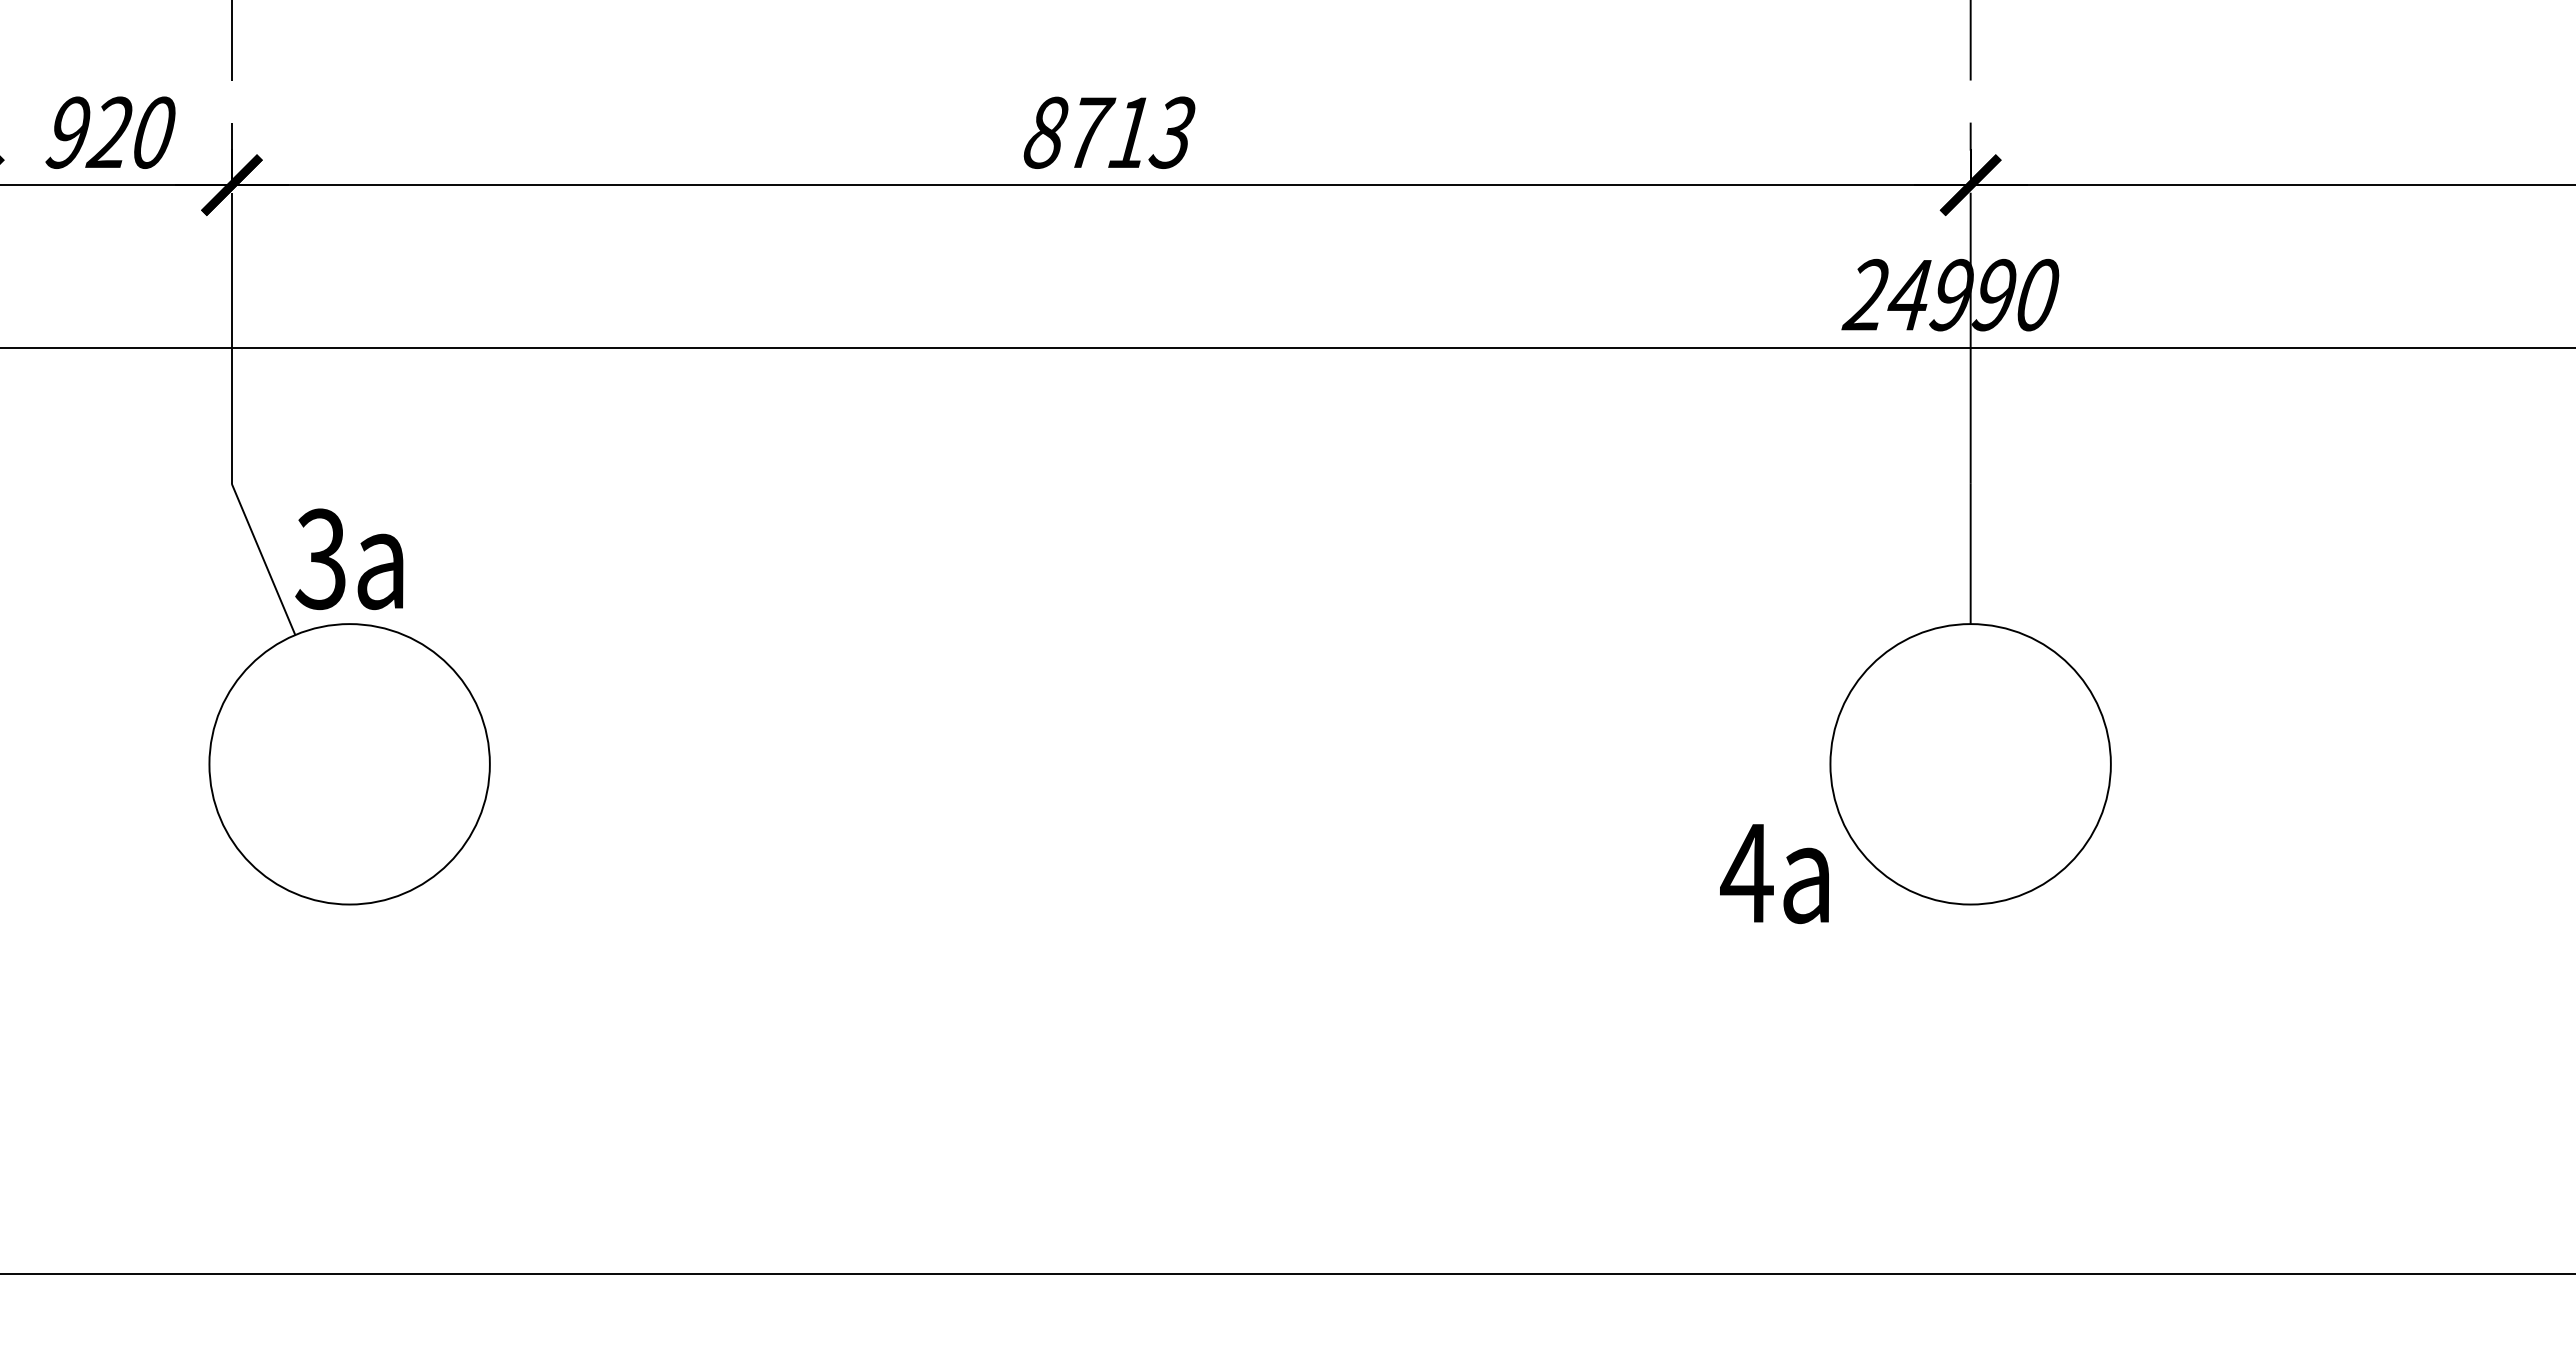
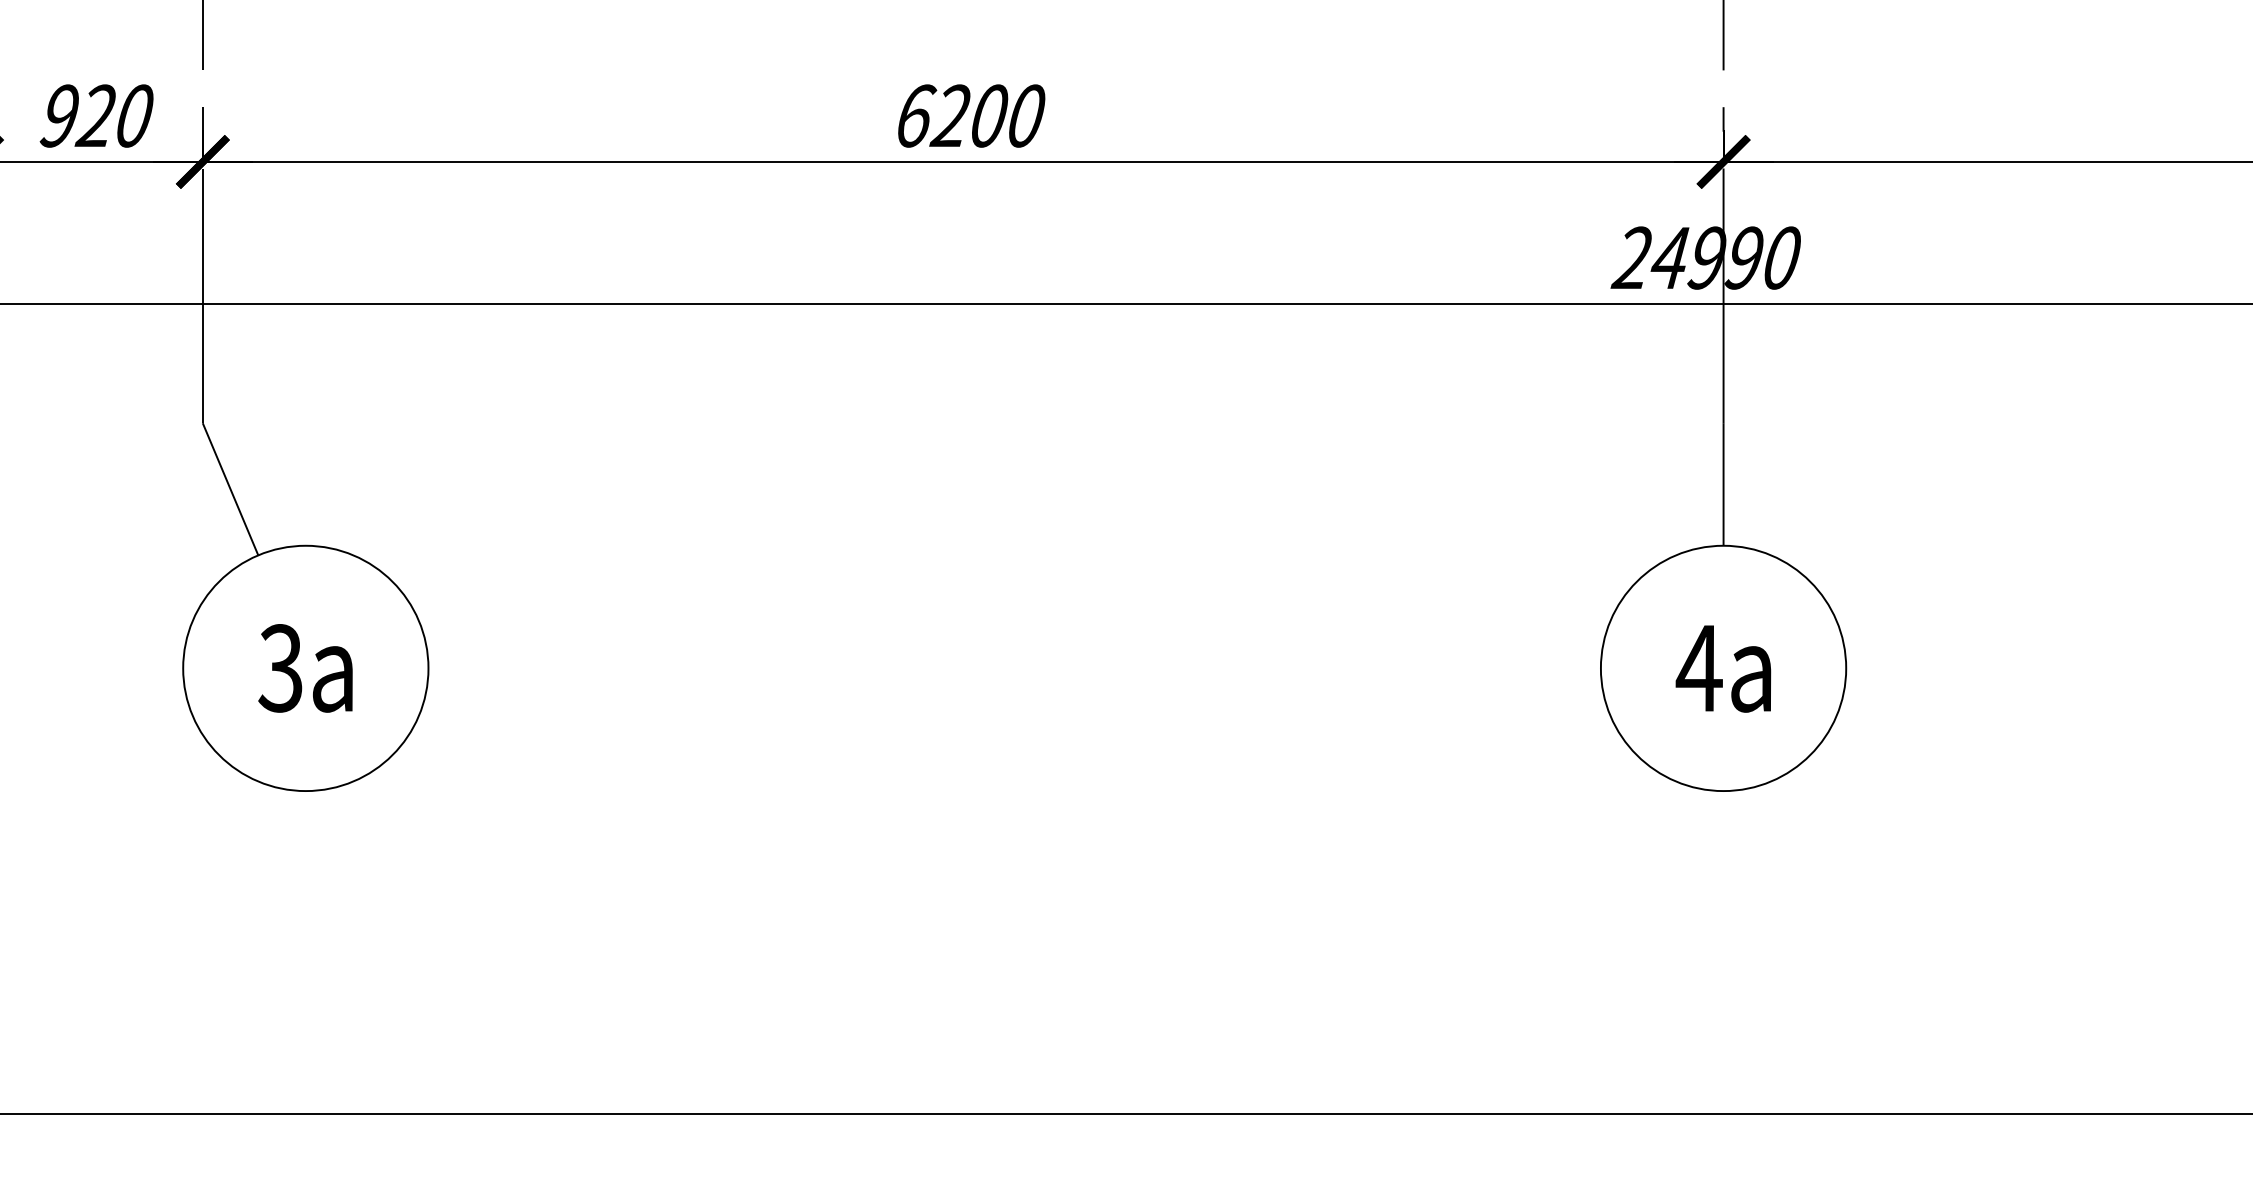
text: (1109, 132) -> (970, 115), 8713 -> 6200
text: (349, 559) -> (305, 668), moved
text: (1774, 874) -> (1723, 669), moved

